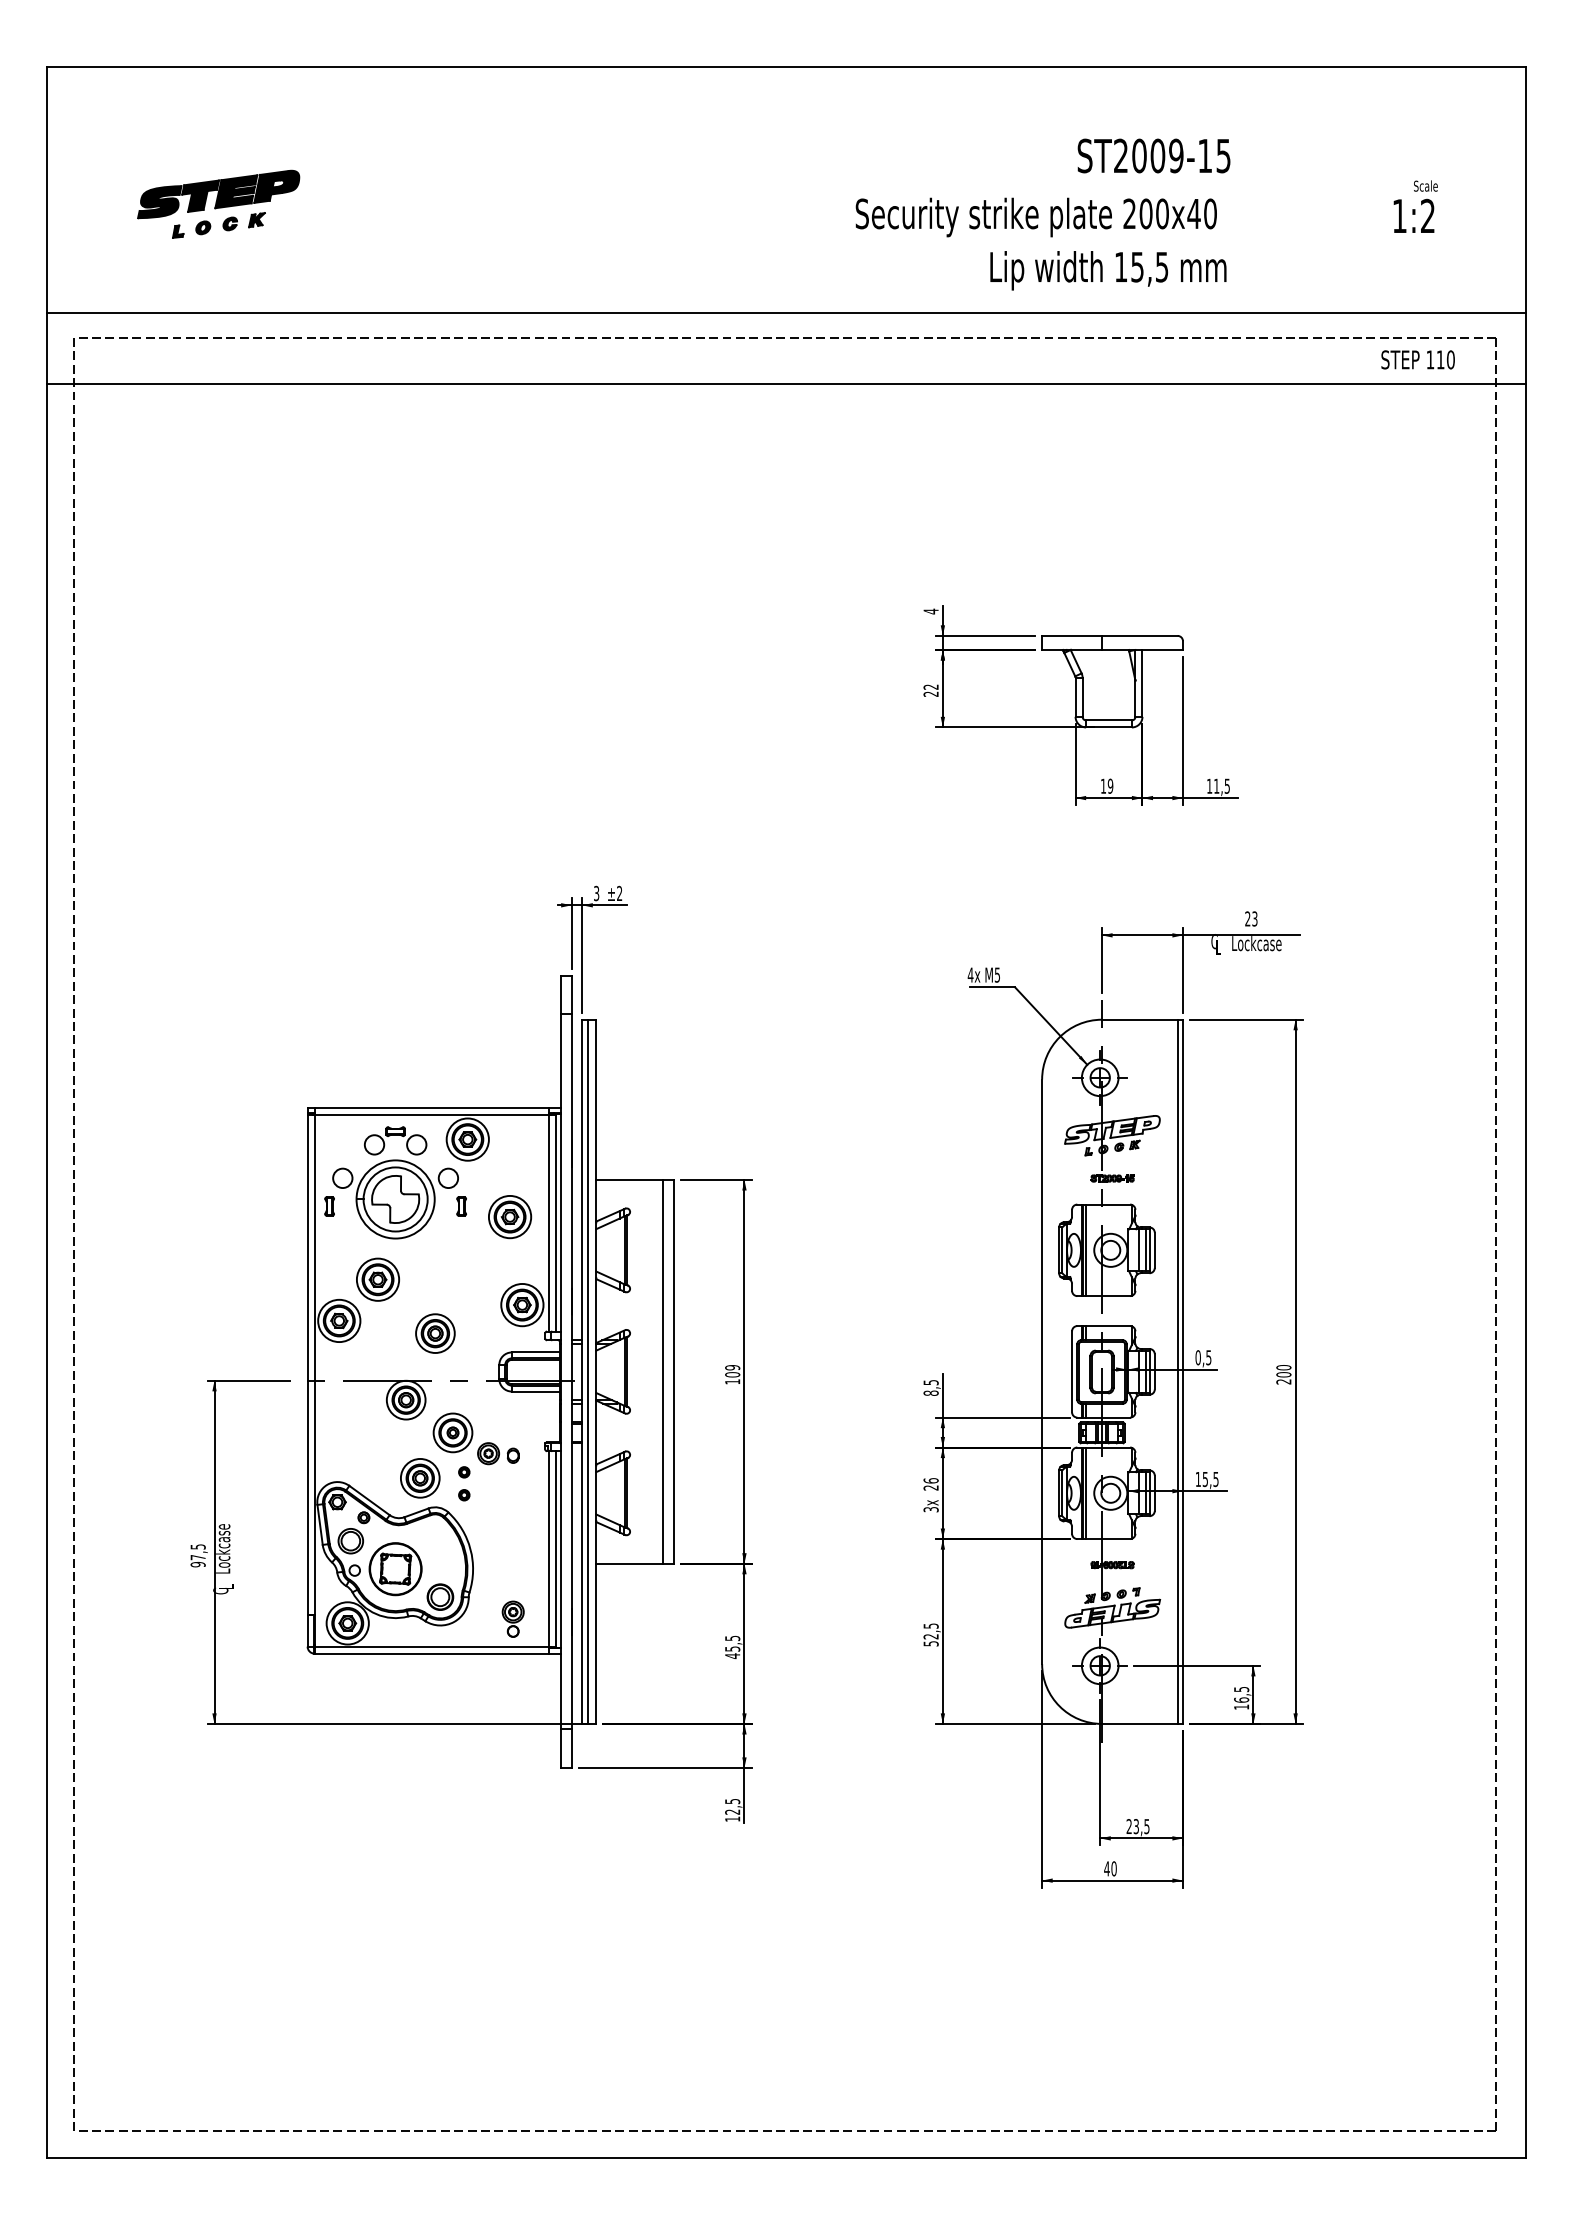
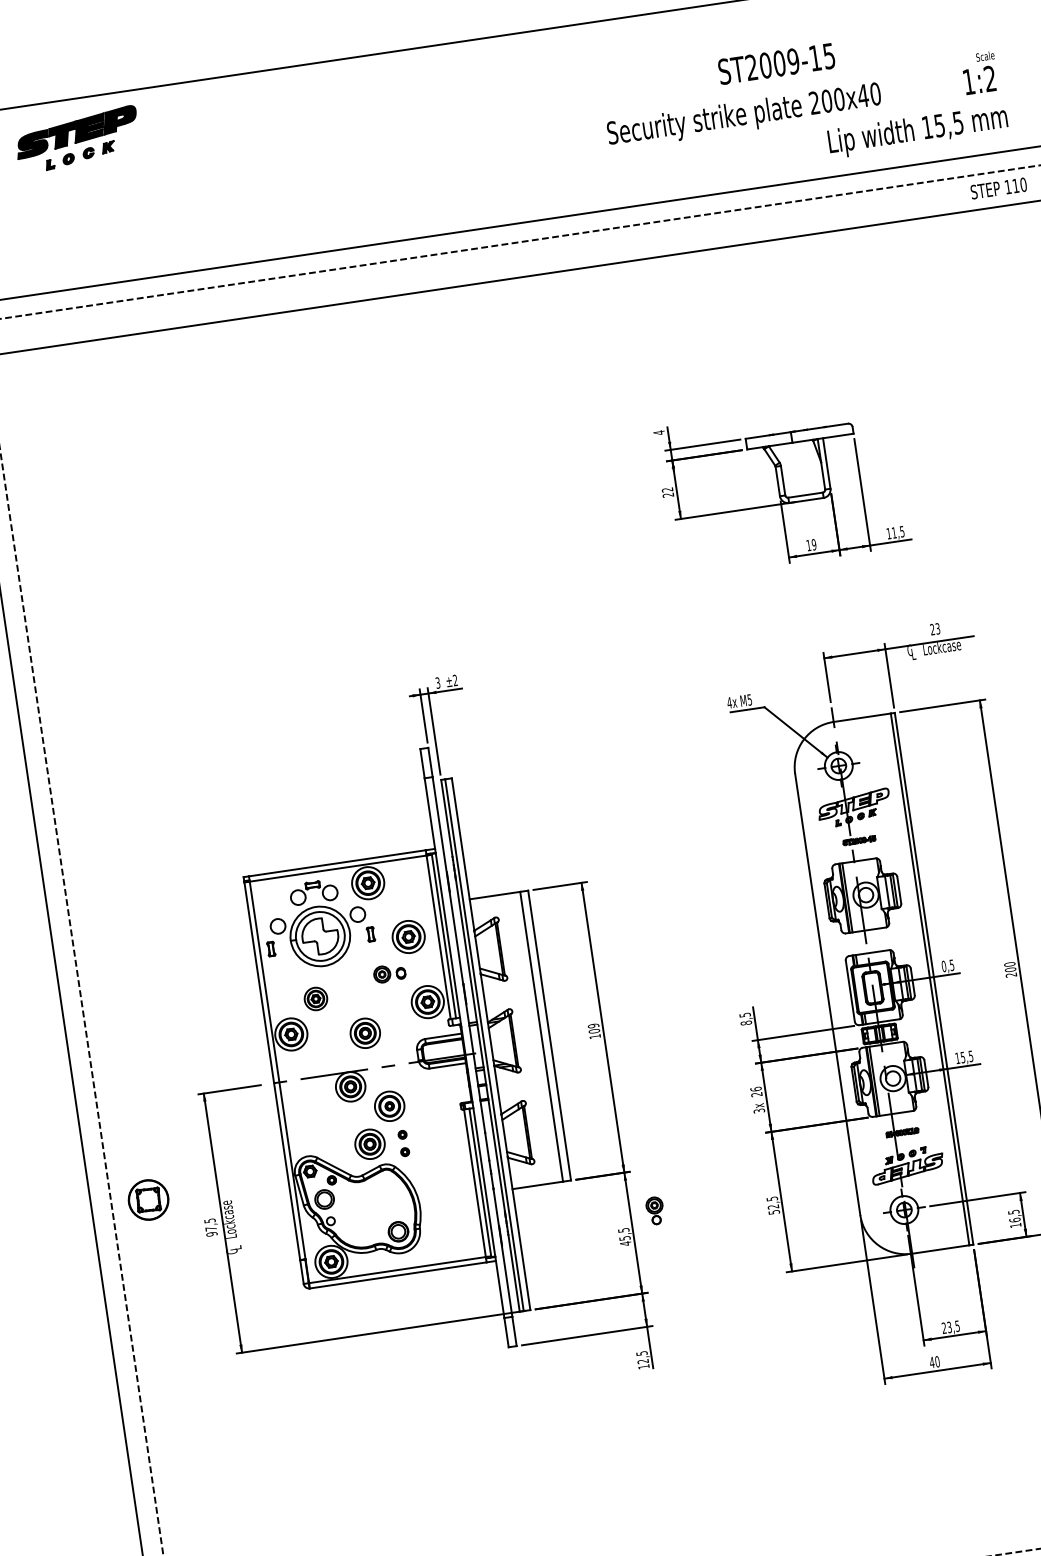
part: (218, 203) -> (77, 139), moved
text: (1035, 217) -> (743, 116), moved
text: (1108, 270) -> (918, 131), moved
part: (377, 1279) -> (315, 998), size x0.7
part: (498, 1453) -> (389, 973), moved
part: (395, 1569) -> (148, 1200), moved
part: (512, 1618) -> (654, 1210), moved

